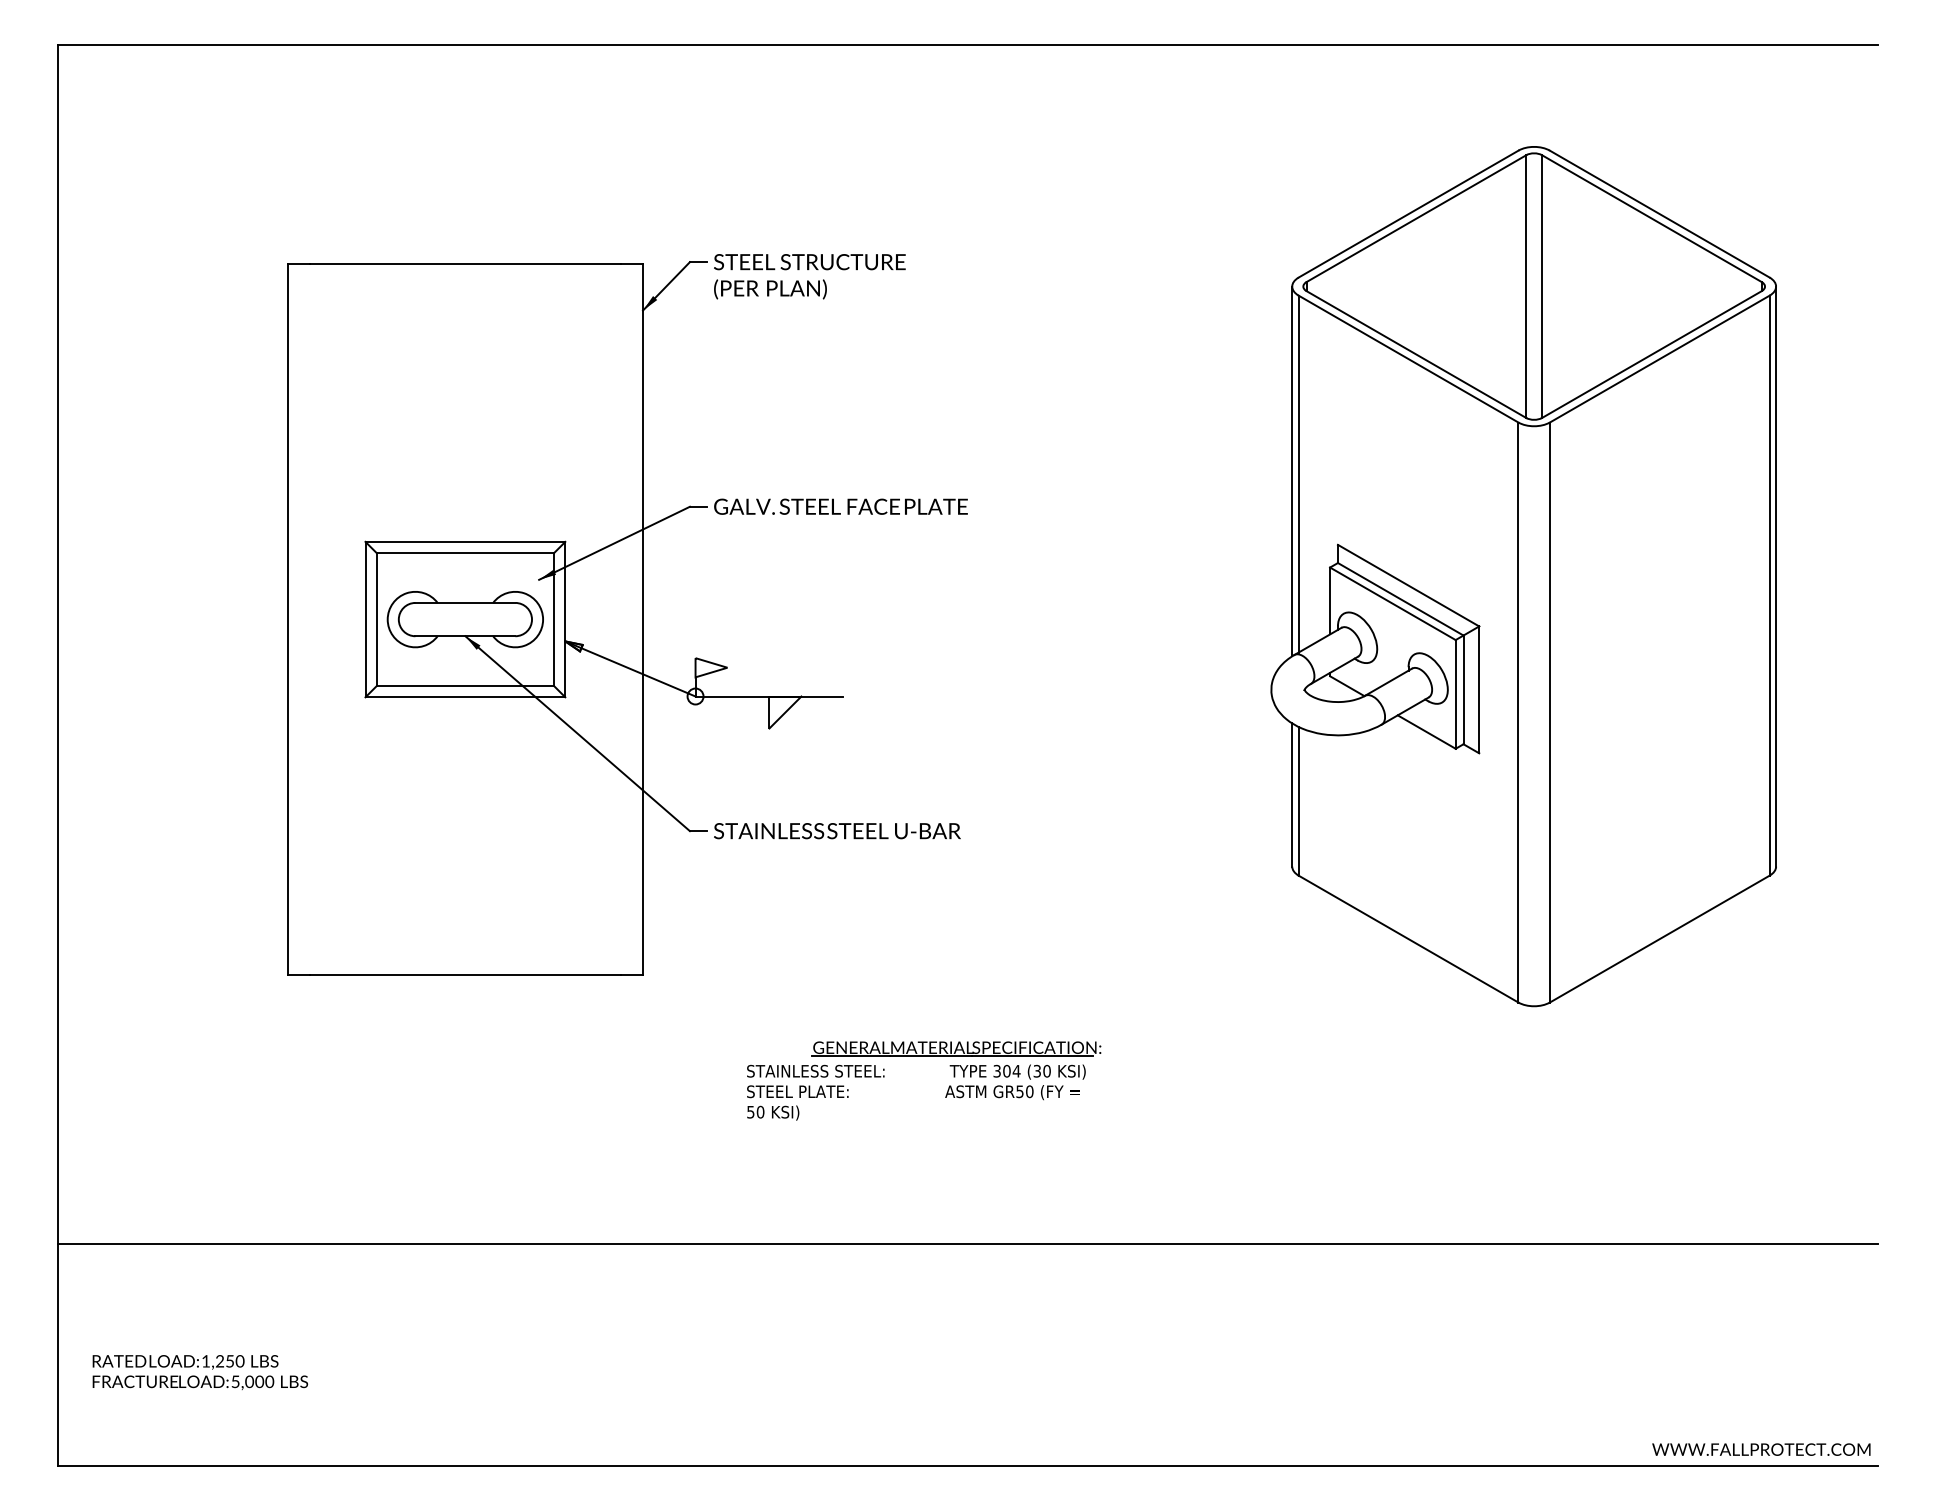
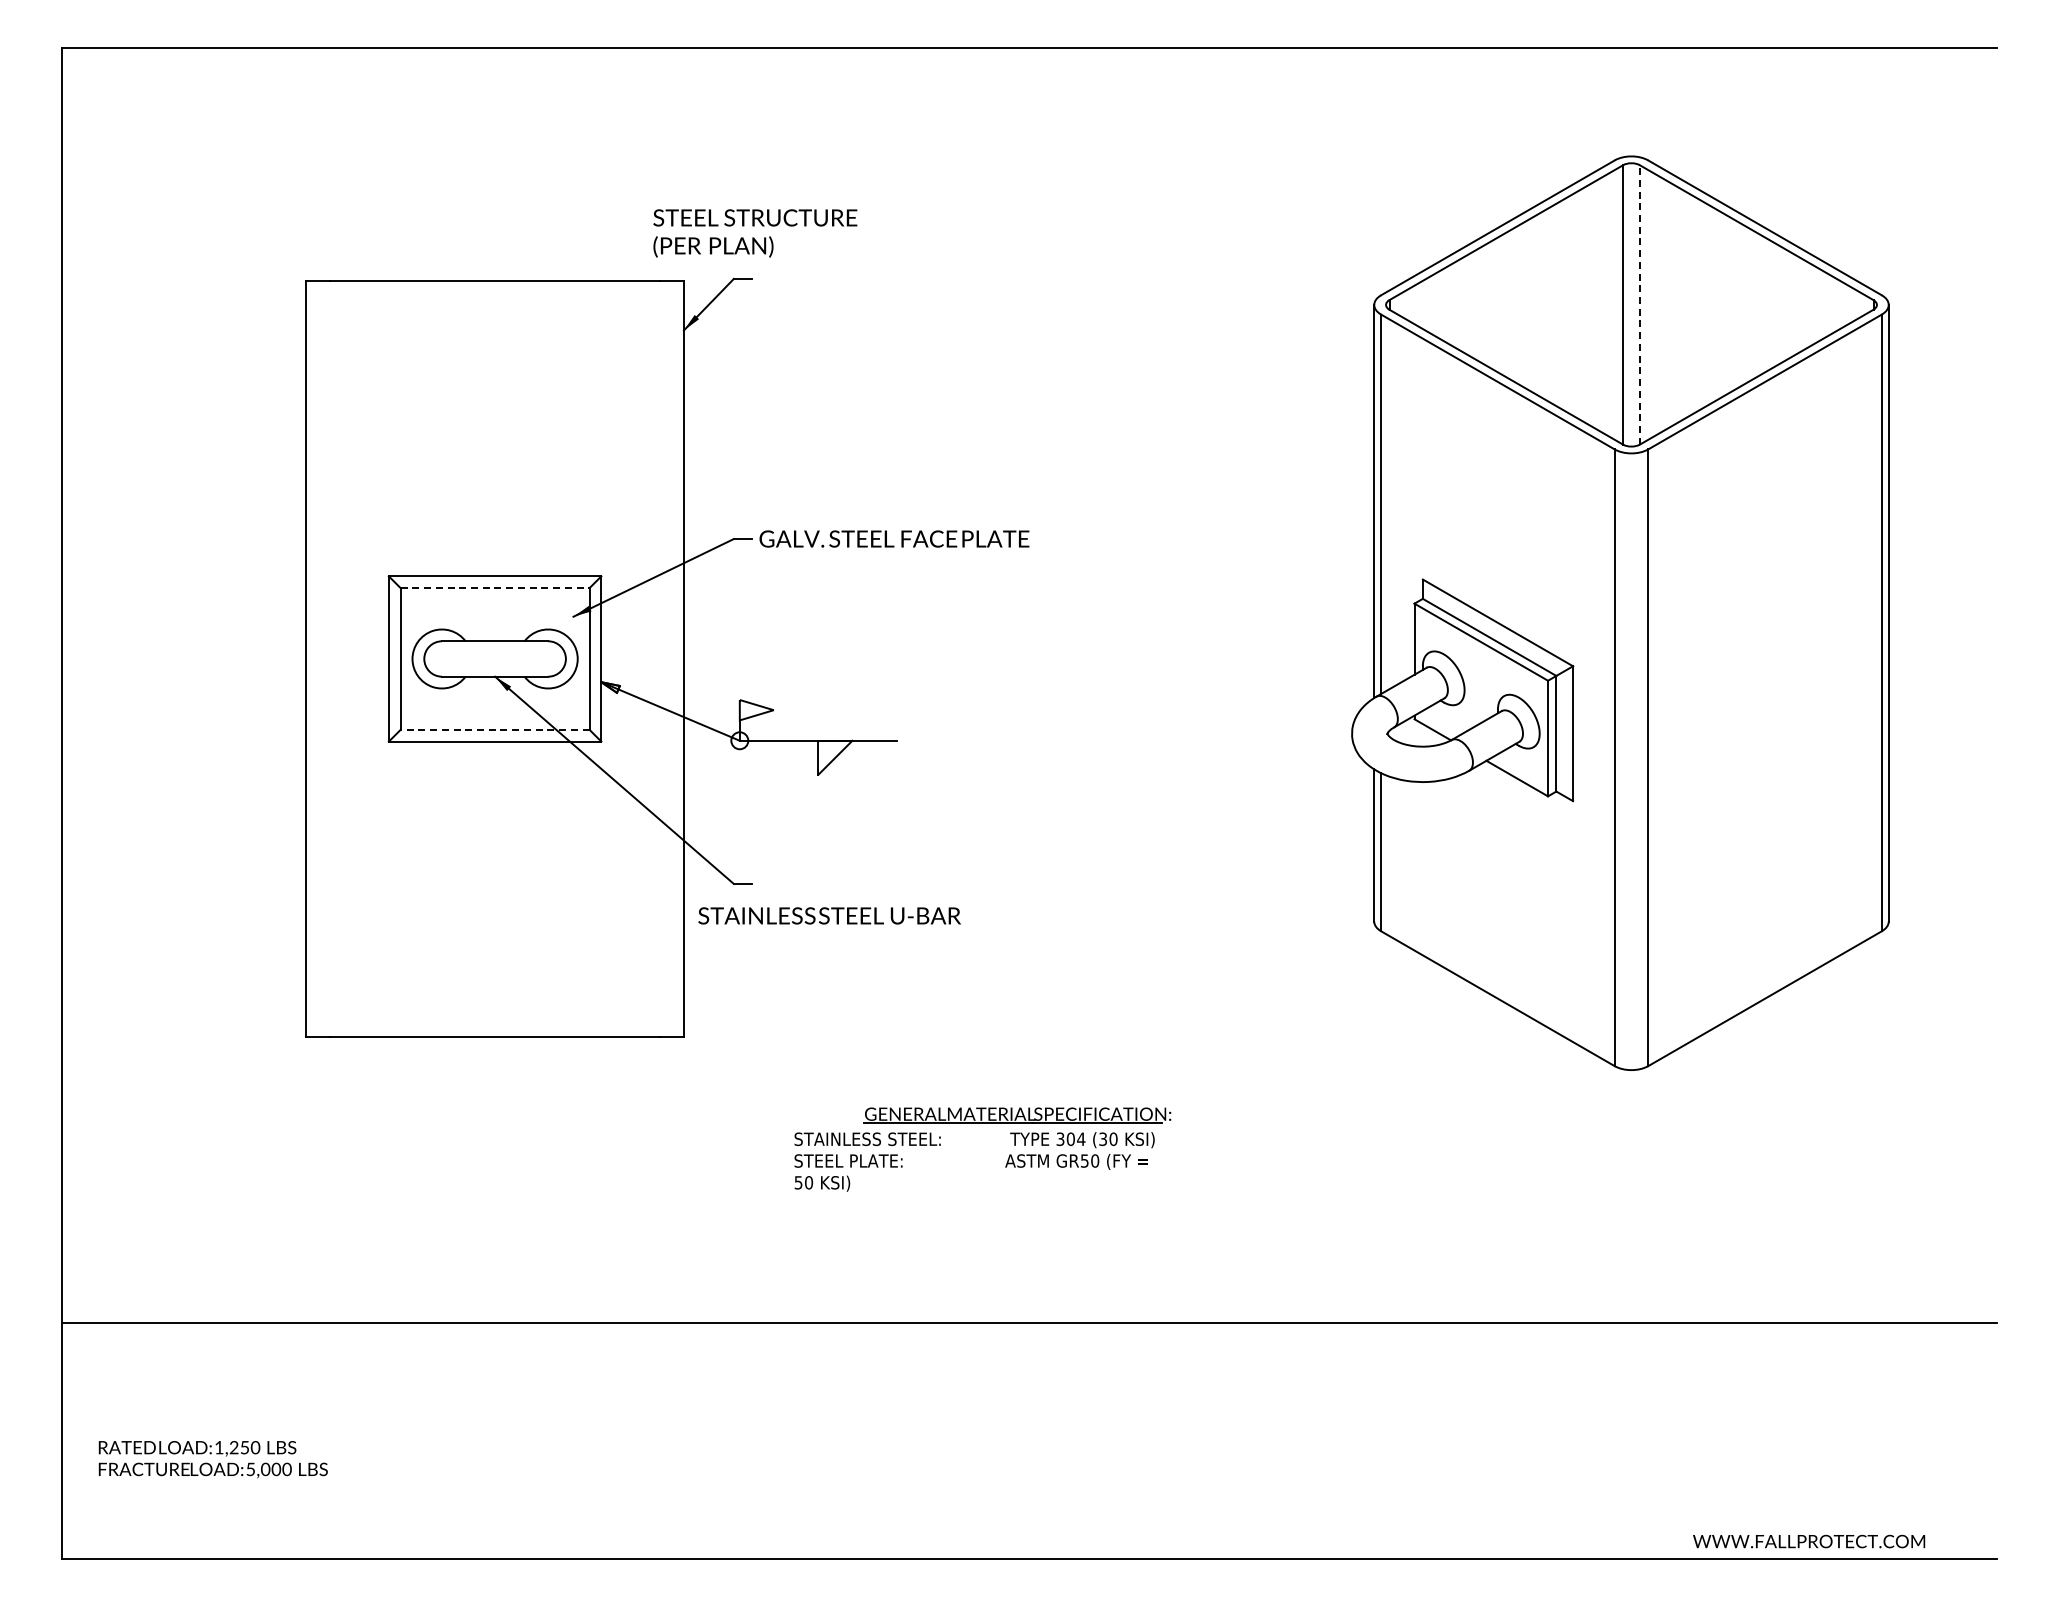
text: (809, 276) -> (755, 233), moved
line: (1541, 286) -> (1639, 304), solid -> dashed
line: (465, 553) -> (495, 588), solid -> dashed
line: (464, 685) -> (494, 729), solid -> dashed
text: (837, 830) -> (829, 915), moved
text: (1761, 1449) -> (1809, 1541), moved

